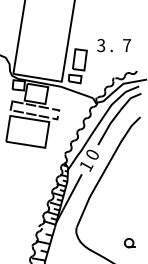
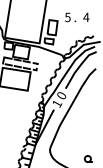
text: (101, 45) -> (68, 17), 3 -> 5
text: (126, 45) -> (85, 17), 7 -> 4

